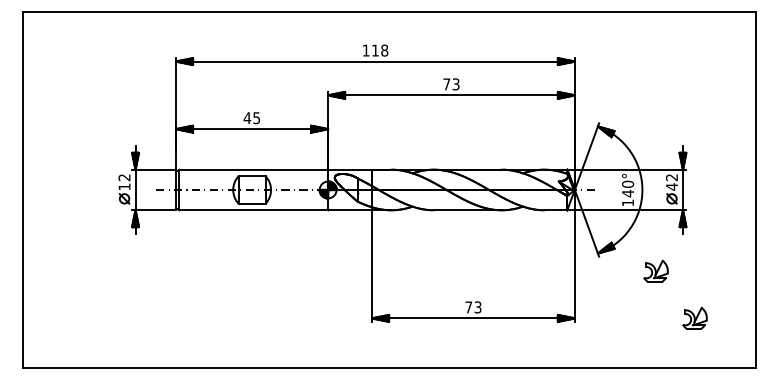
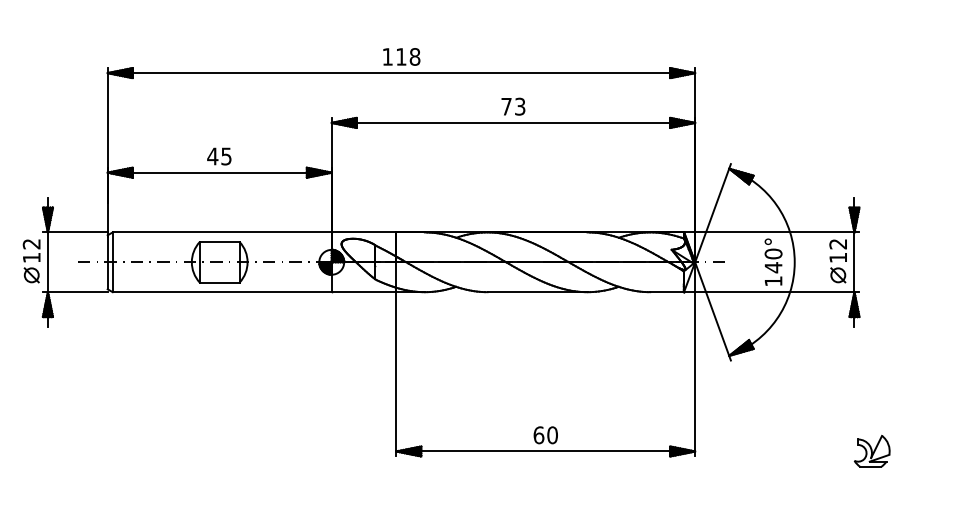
text: (671, 186) -> (837, 257), 42 -> 12
part: (655, 270) -> (813, 380), removed
text: (473, 307) -> (545, 435), 73 -> 60

